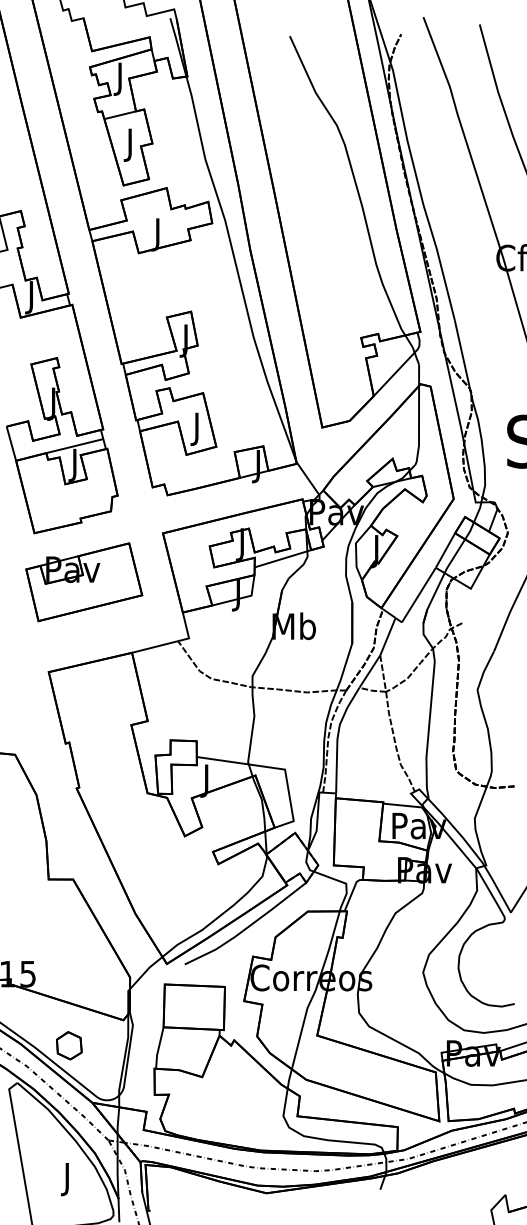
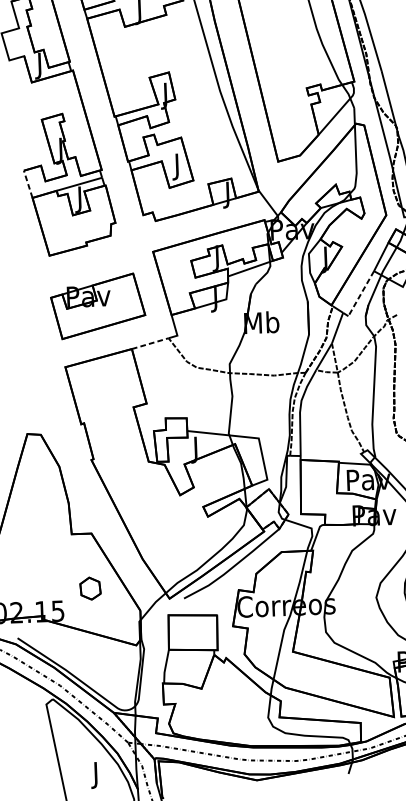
line: (11, 443) -> (28, 184), solid -> dashed
part: (84, 582) -> (98, 306), moved
line: (418, 595) -> (360, 294), solid -> dashed
line: (155, 646) -> (150, 343), solid -> dashed
part: (69, 1045) -> (90, 588), moved

